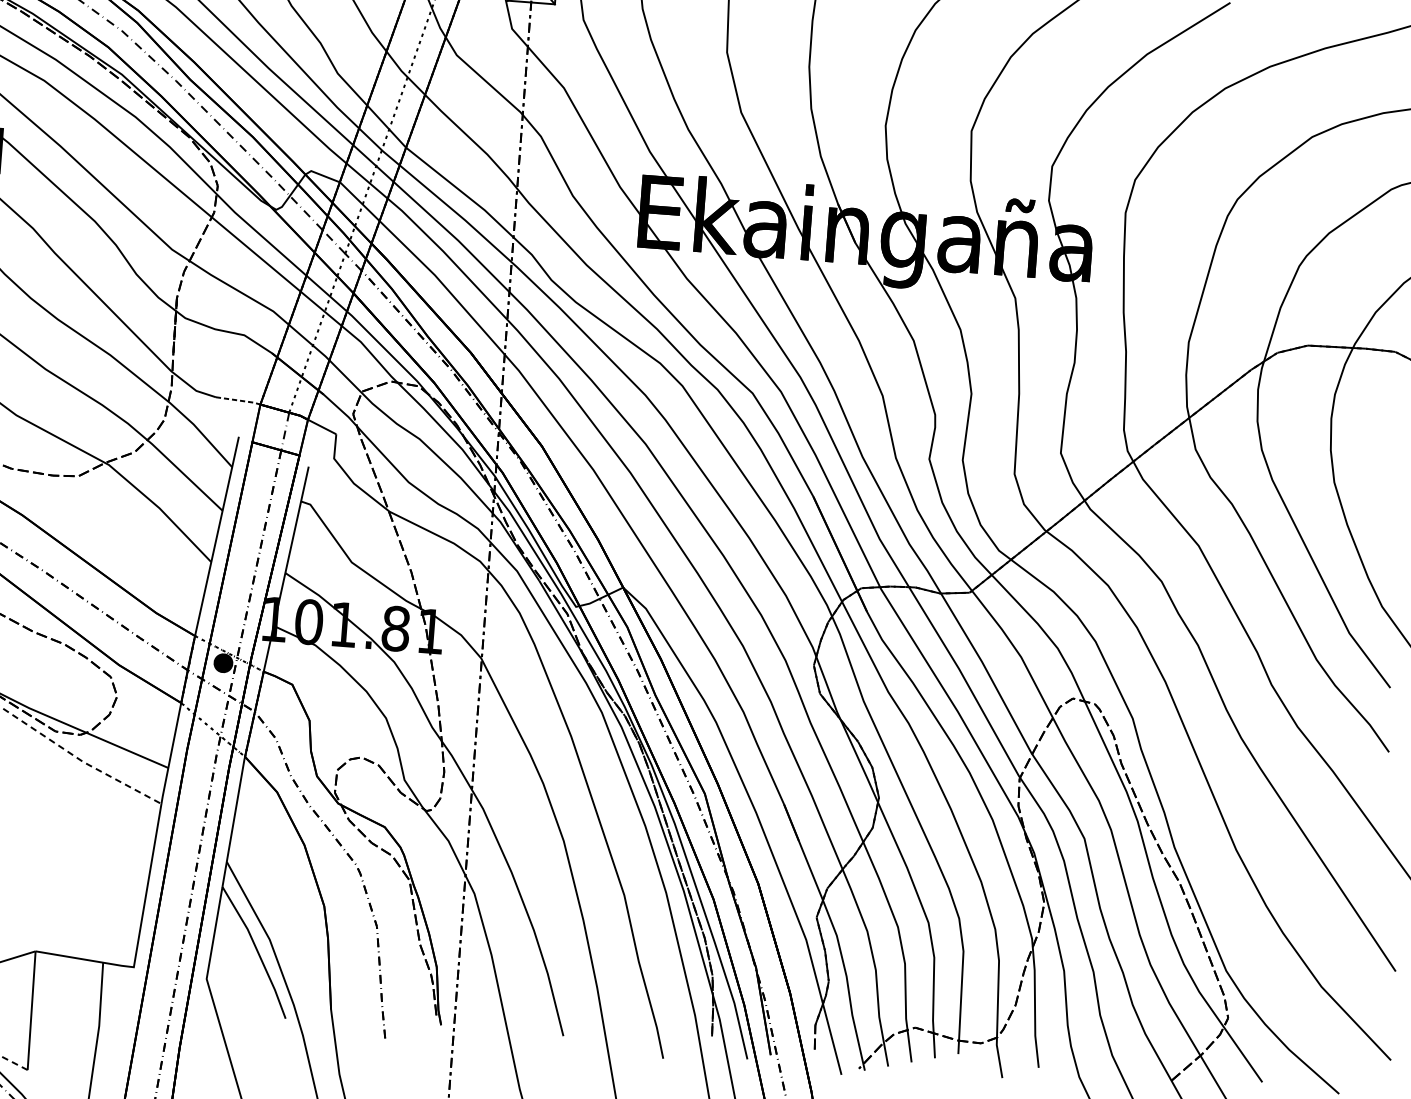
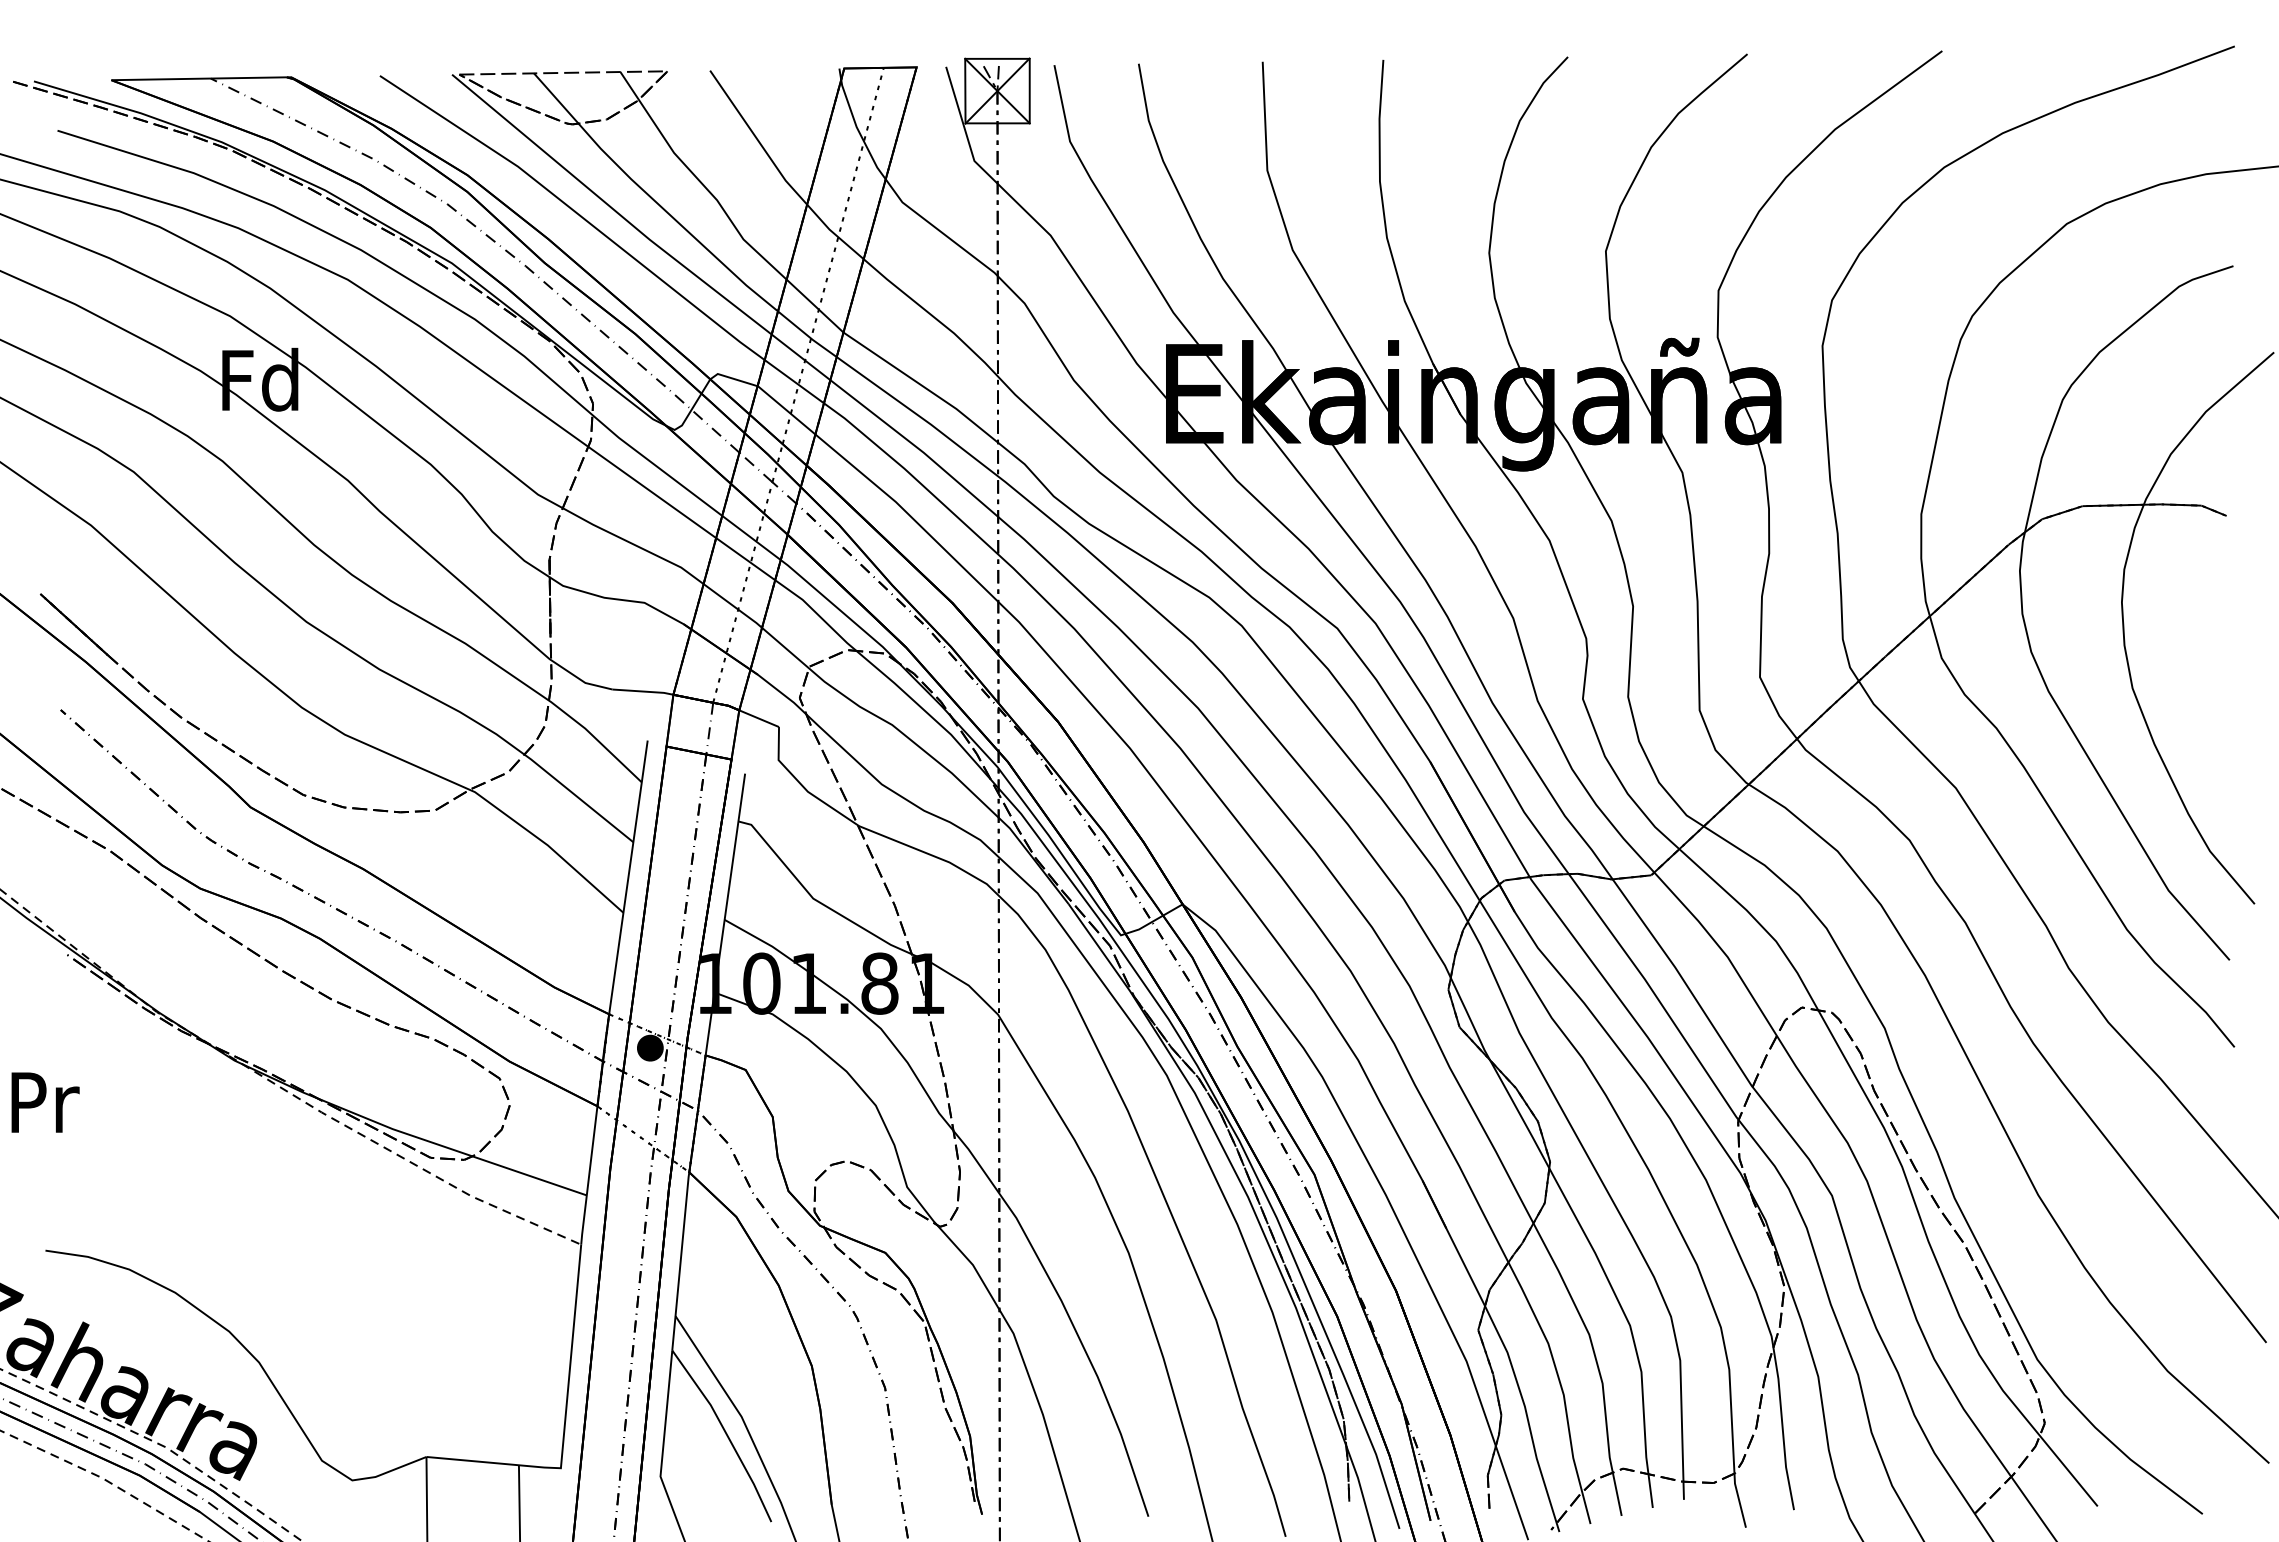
line: (239, 400) -> (644, 691), dashed -> solid

